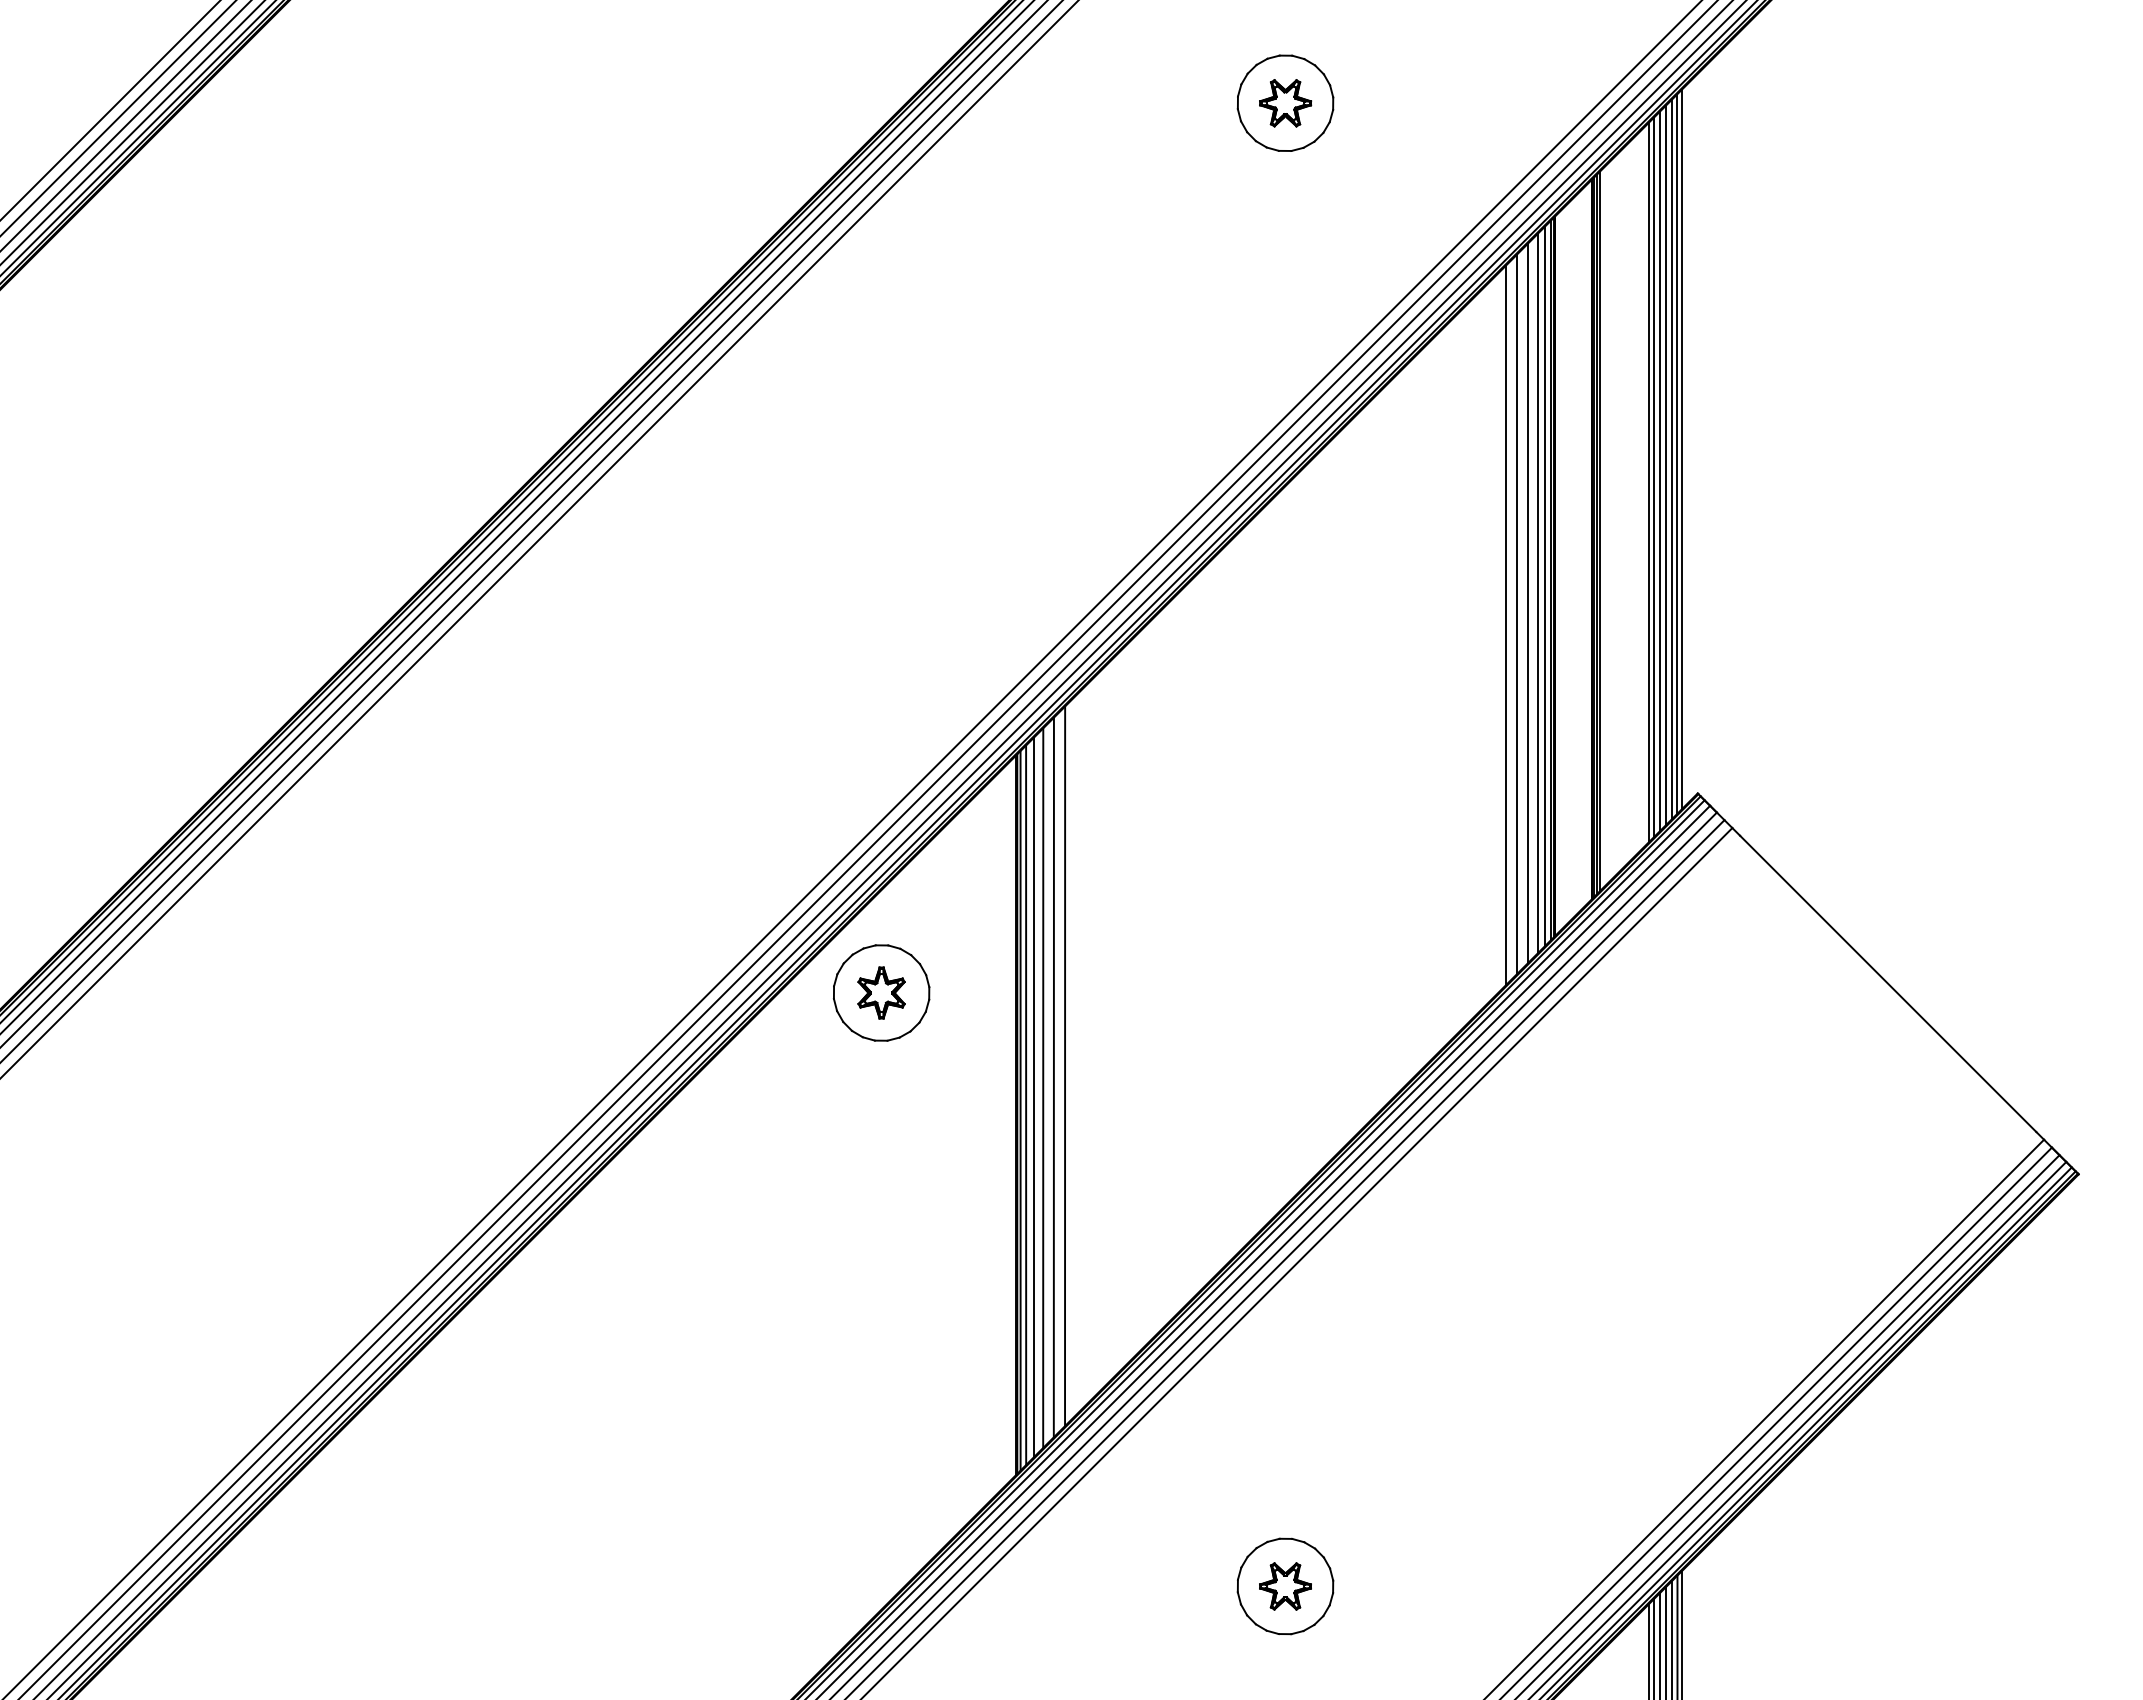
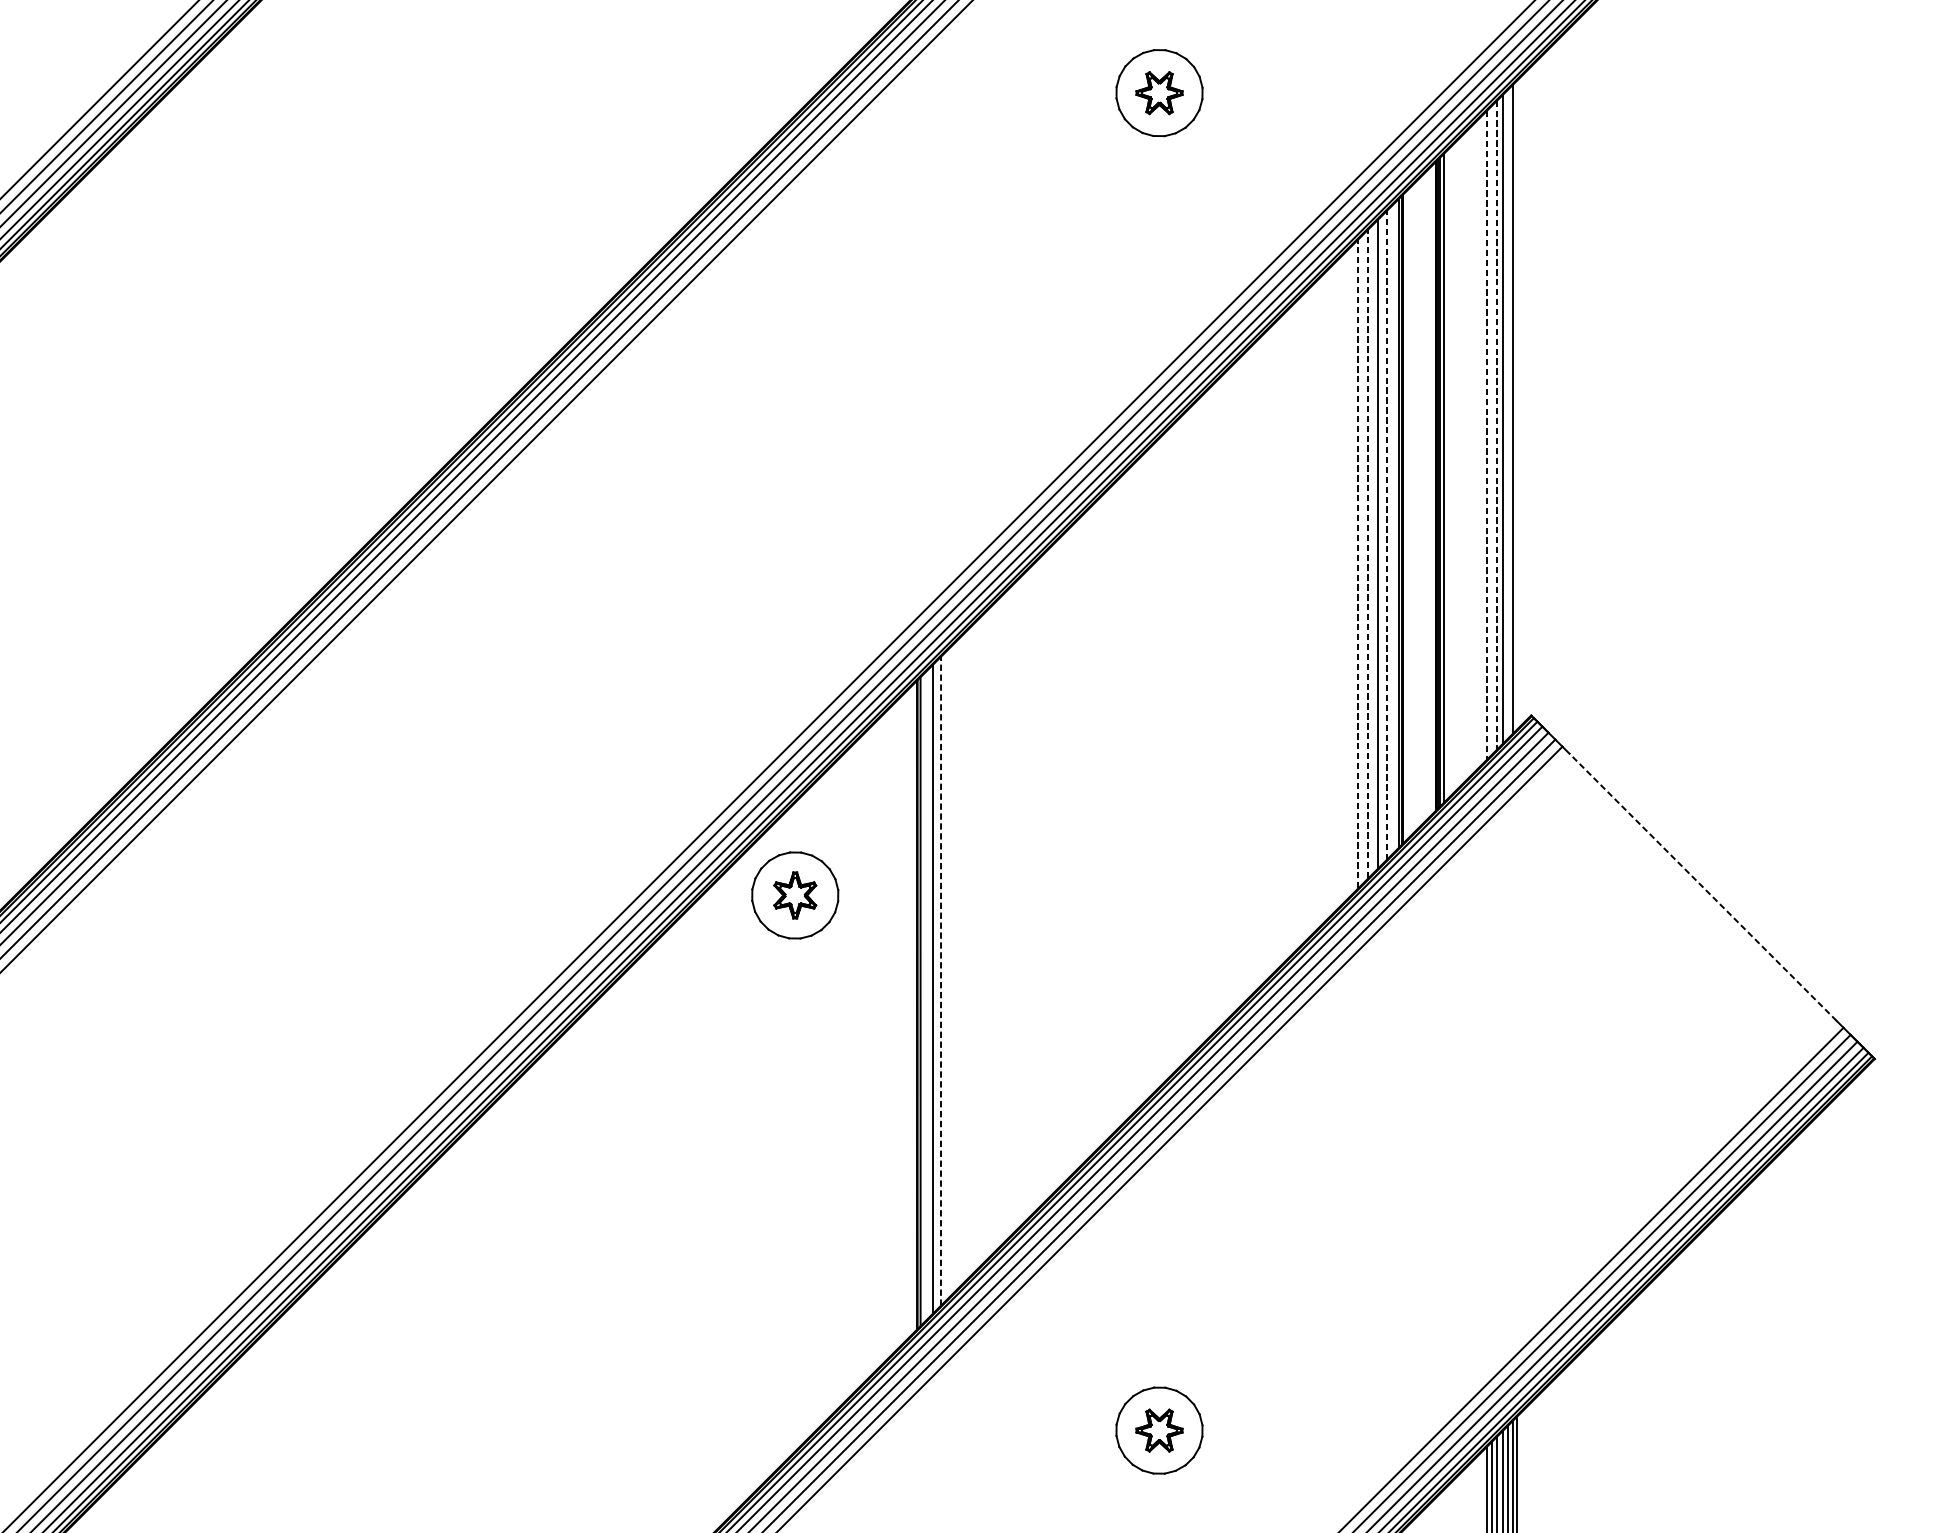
line: (1681, 449) -> (1516, 405), removed
line: (1672, 459) -> (1508, 414), removed
line: (1660, 471) -> (1497, 425), solid -> dashed
line: (1654, 477) -> (1492, 430), removed
line: (1648, 482) -> (1486, 435), solid -> dashed
line: (1545, 585) -> (1393, 527), removed
line: (1537, 593) -> (1386, 535), solid -> dashed
line: (1517, 614) -> (1368, 554), solid -> dashed
line: (1506, 625) -> (1358, 564), solid -> dashed
line: (1888, 983) -> (1703, 886), solid -> dashed
line: (1065, 1066) -> (961, 961), removed
line: (1053, 1077) -> (950, 971), removed
line: (1043, 1088) -> (941, 981), solid -> dashed
line: (1026, 1105) -> (925, 996), removed

